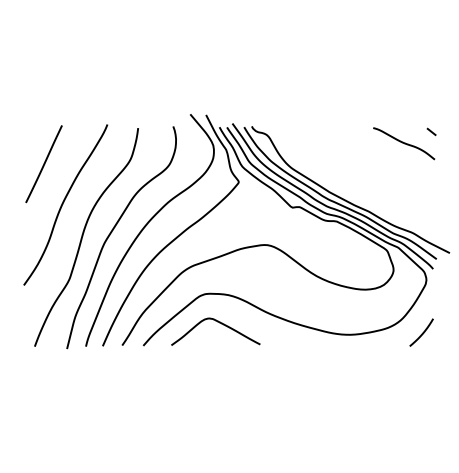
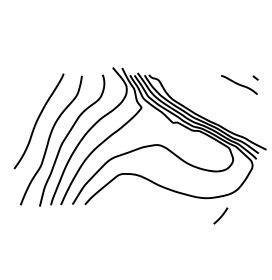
line: (42, 164) -> (25, 97), removed
curve: (218, 323) -> (129, 191), removed
line: (422, 331) -> (221, 215), moved

